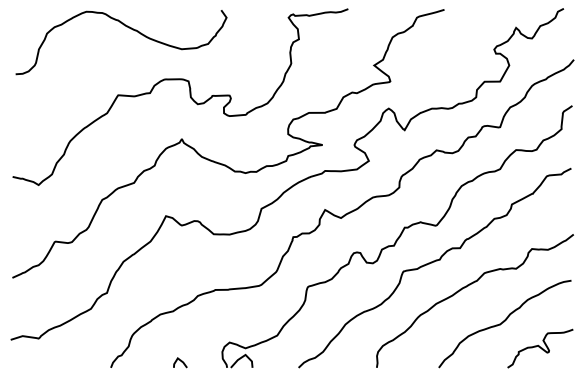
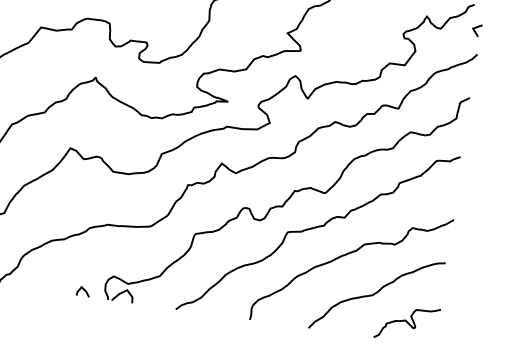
line: (568, 33) -> (475, 28), added
line: (180, 361) -> (83, 290), moved

